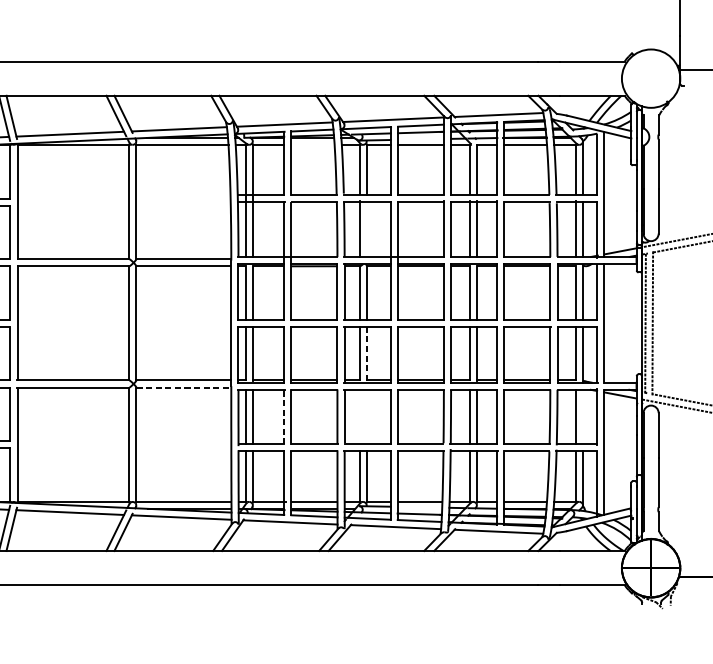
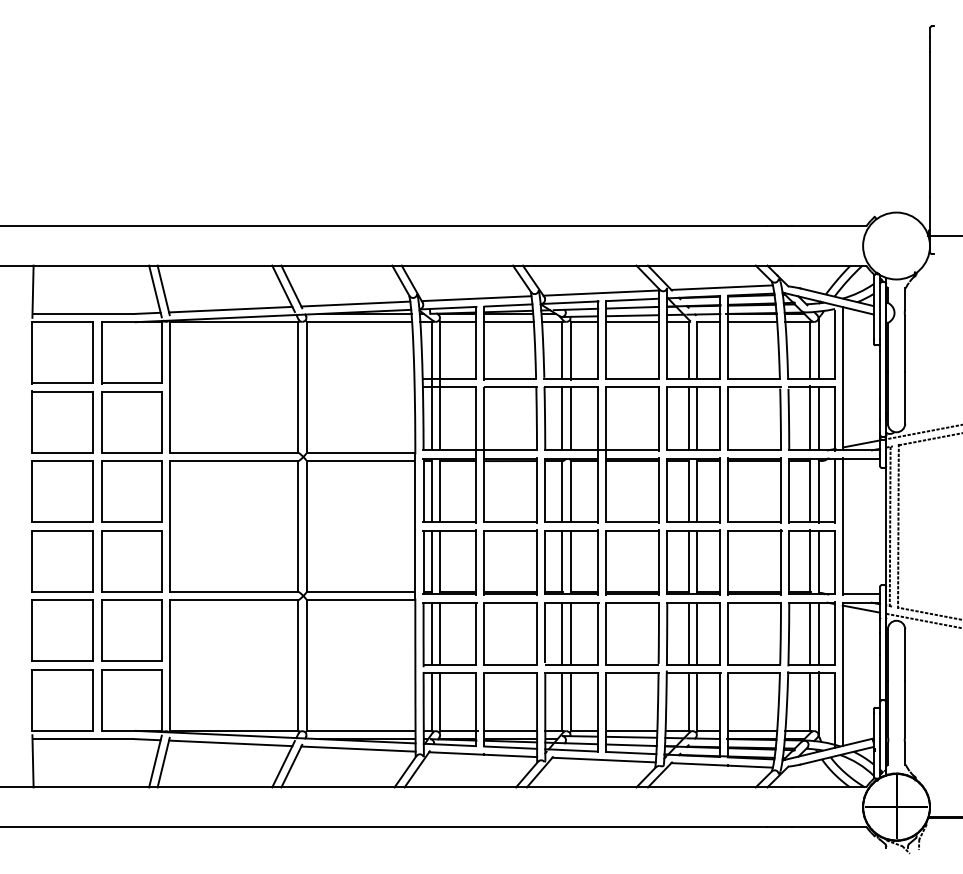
line: (420, 139) -> (632, 315), added
line: (312, 145) -> (508, 322), added
line: (366, 229) -> (570, 418), added
line: (366, 353) -> (570, 561), dashed -> solid
line: (184, 387) -> (361, 600), dashed -> solid
line: (359, 416) -> (562, 633), added
line: (366, 416) -> (570, 633), added
line: (583, 416) -> (818, 633), added
line: (284, 417) -> (476, 634), dashed -> solid
line: (419, 506) -> (631, 736), added

